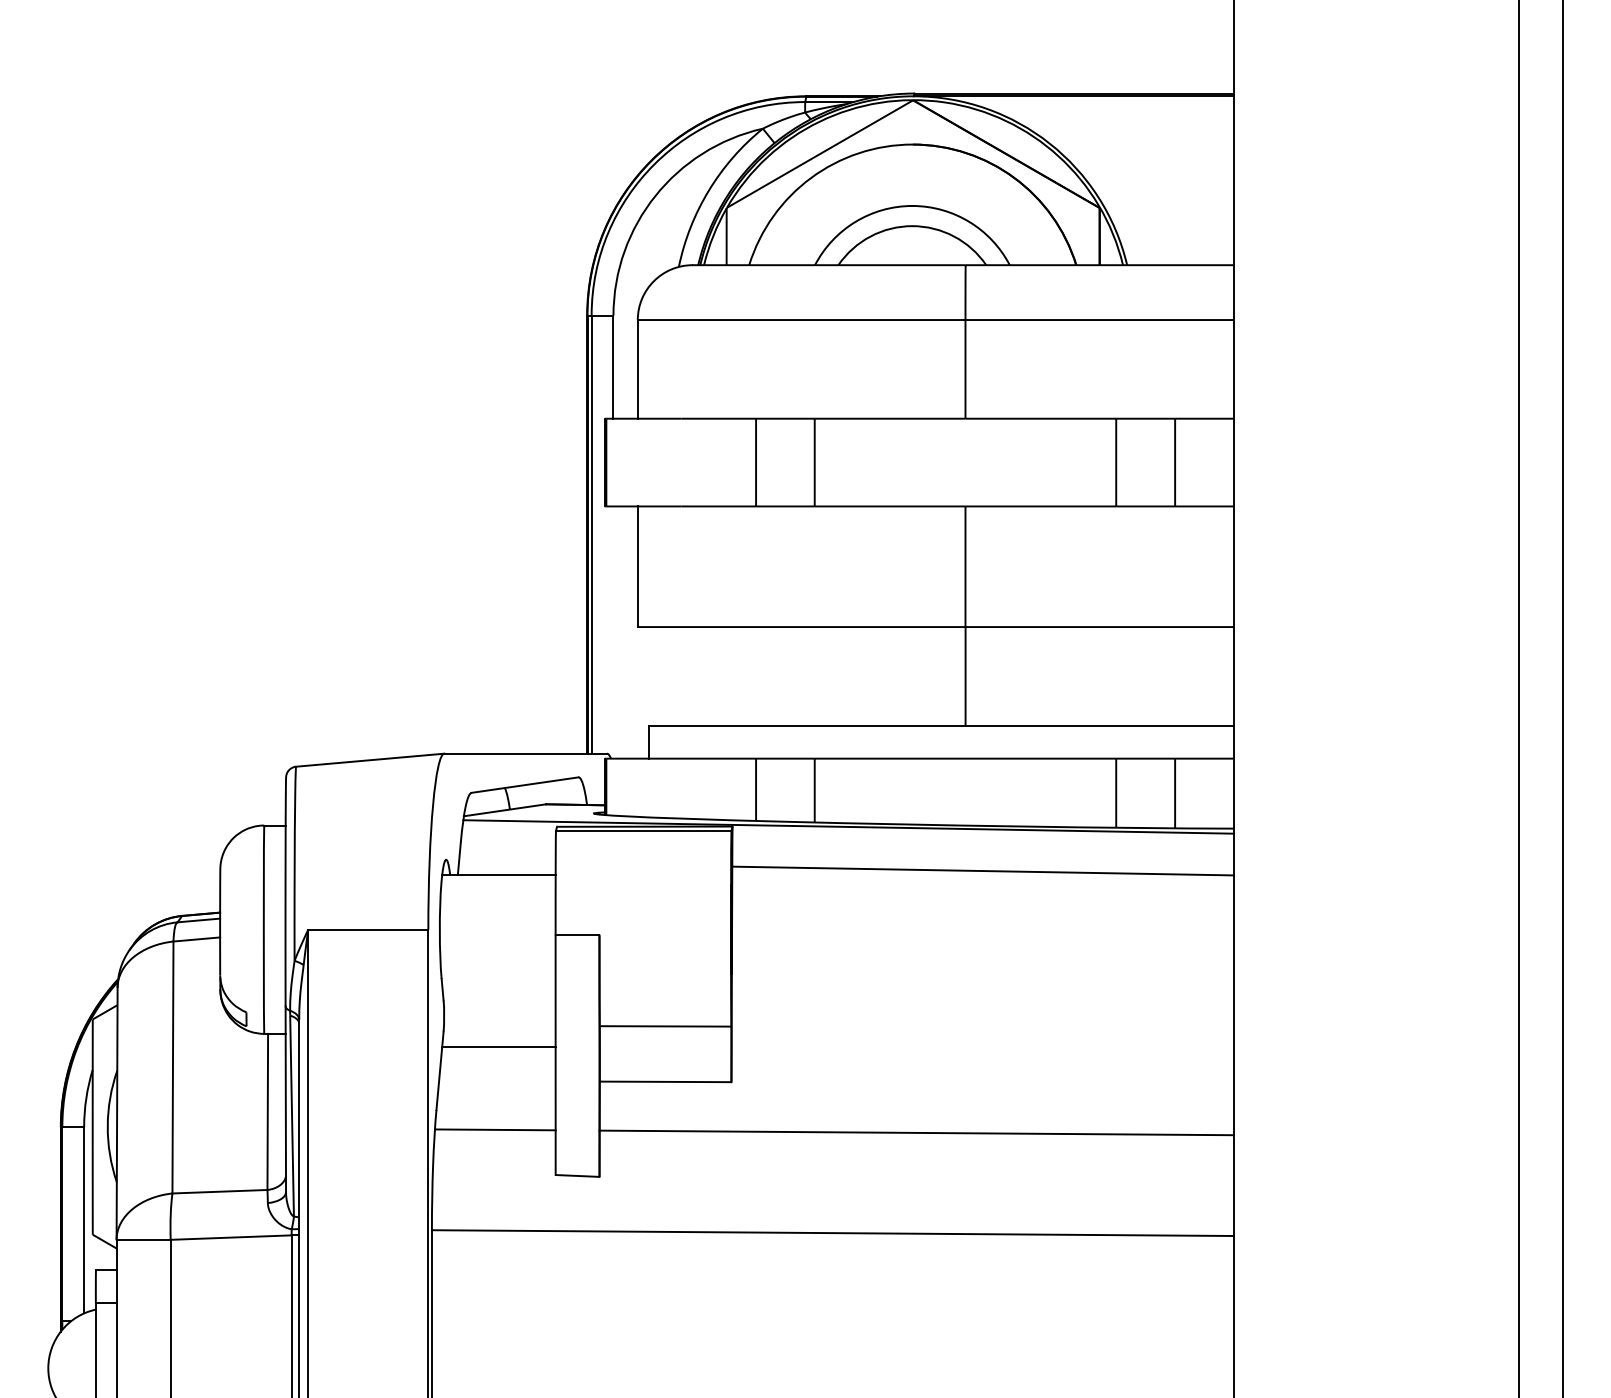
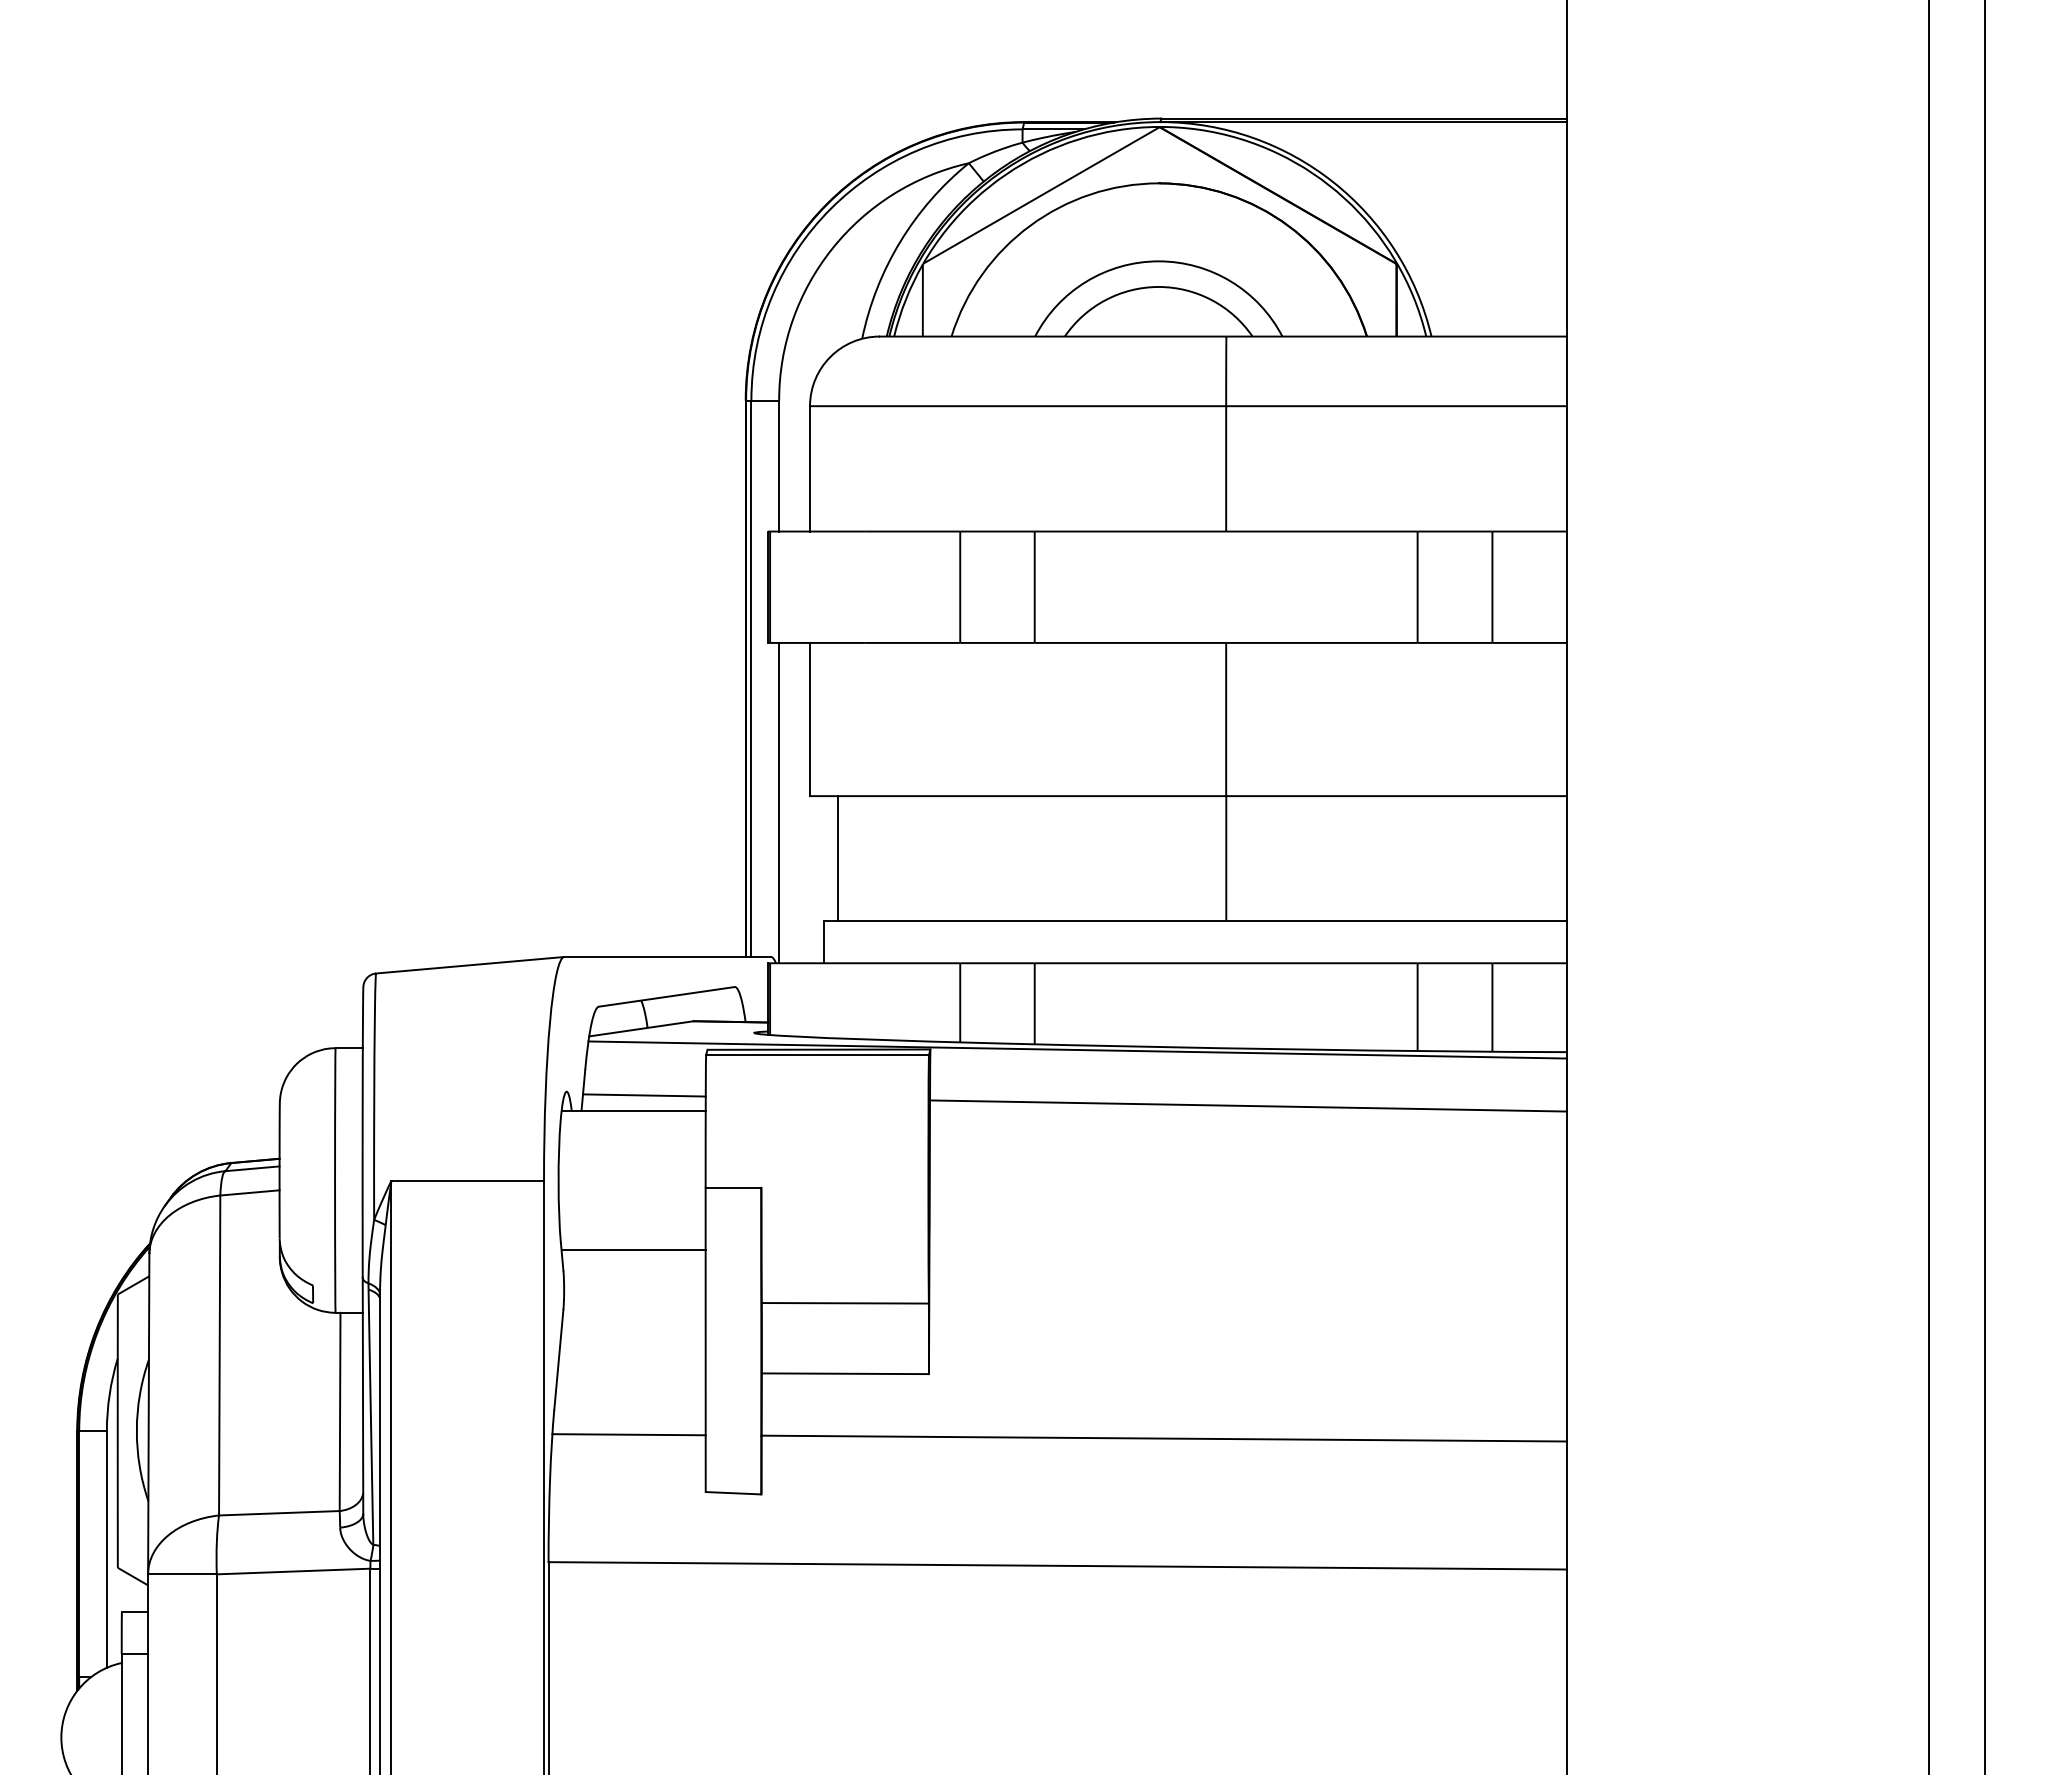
line: (613, 632) -> (779, 802), added
line: (659, 676) -> (837, 858), added
line: (507, 862) -> (644, 1095), added
line: (498, 1047) -> (633, 1250), moved

